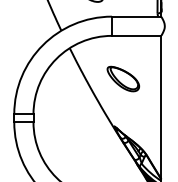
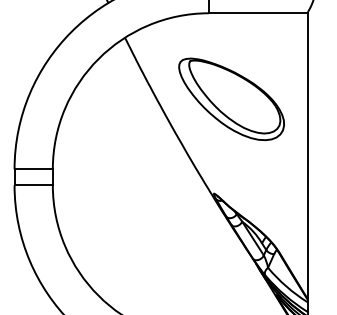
part: (123, 78) -> (232, 98), size x1.67

